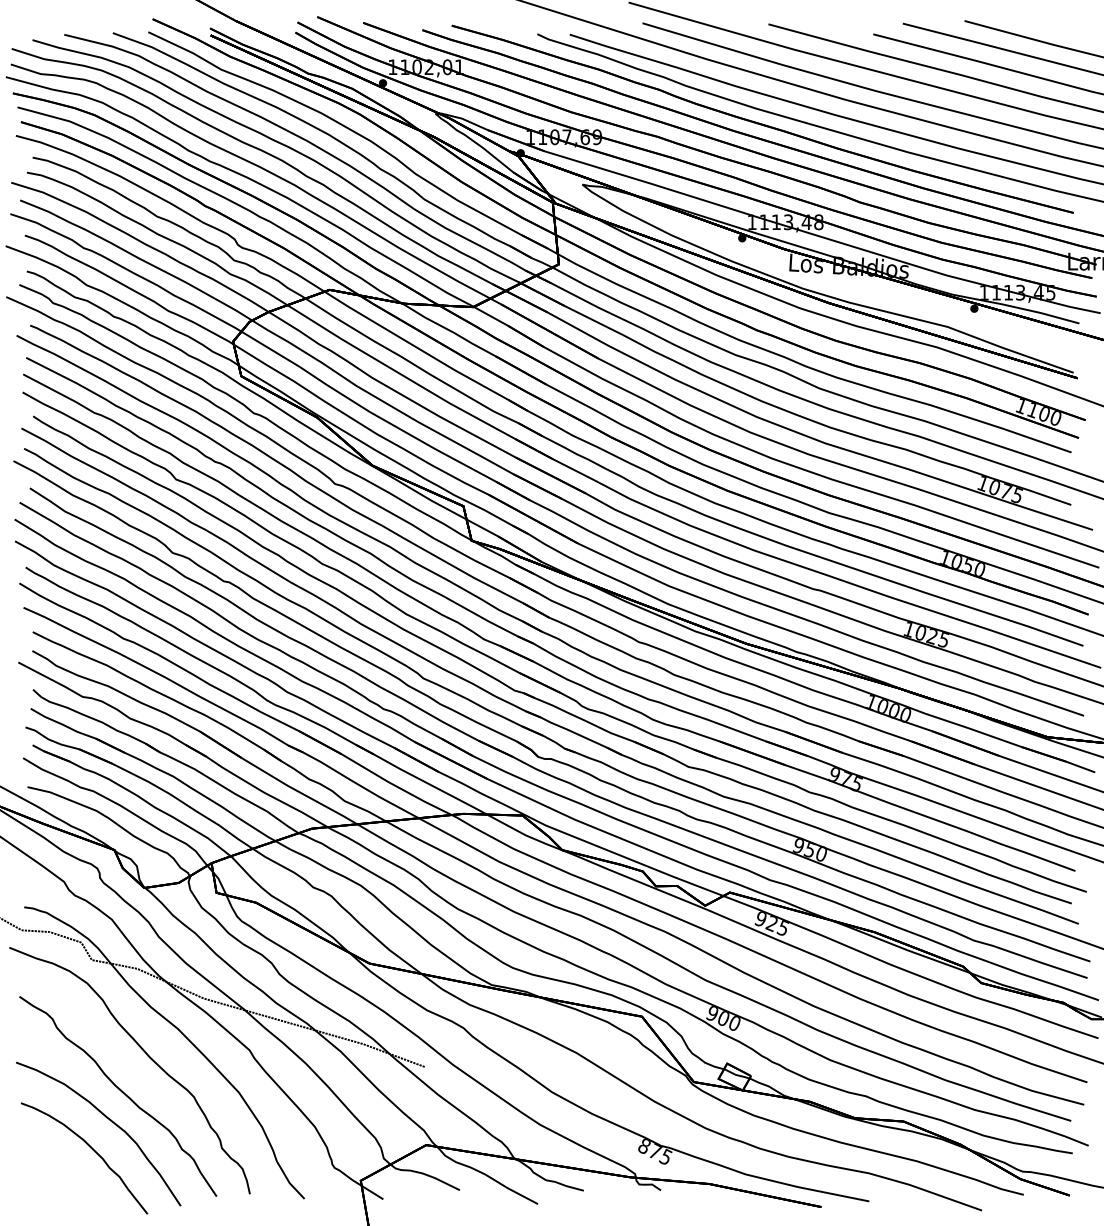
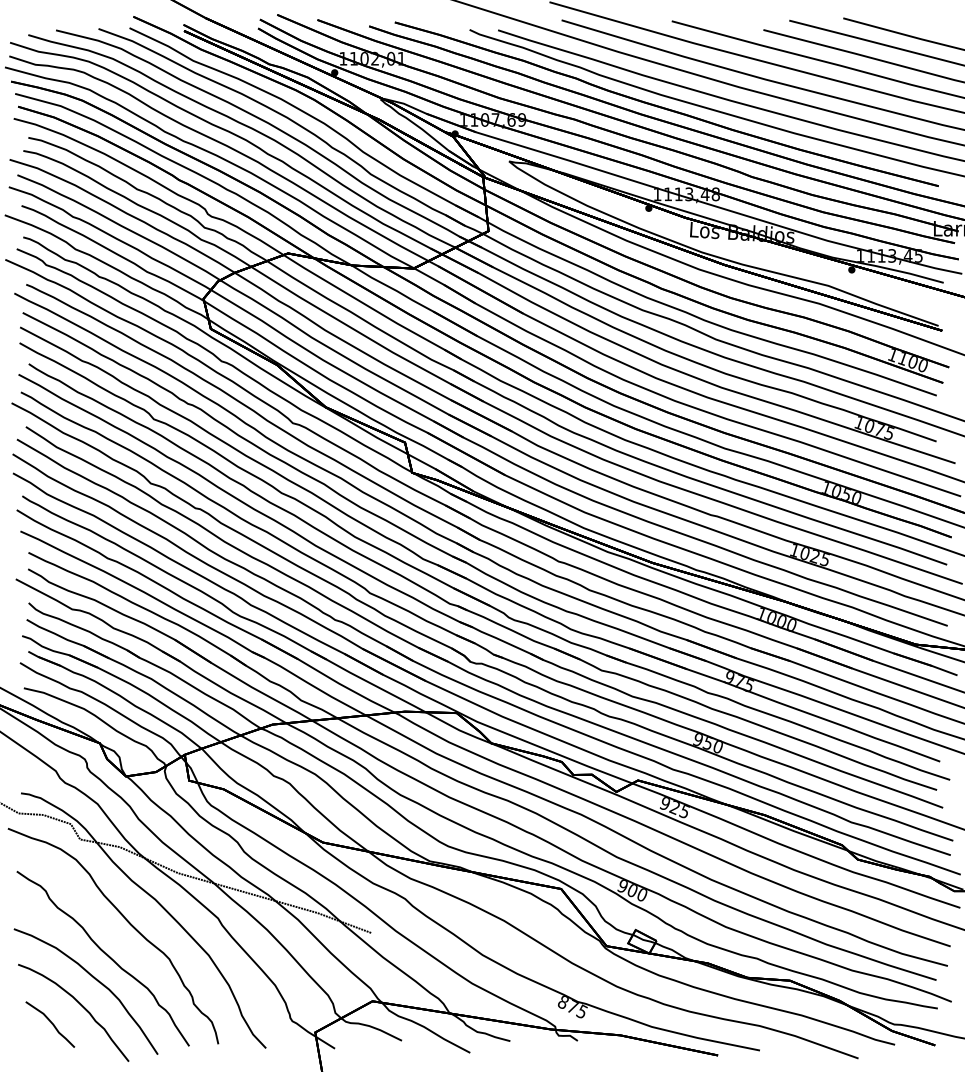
part: (57, 1171) -> (50, 1024), added

